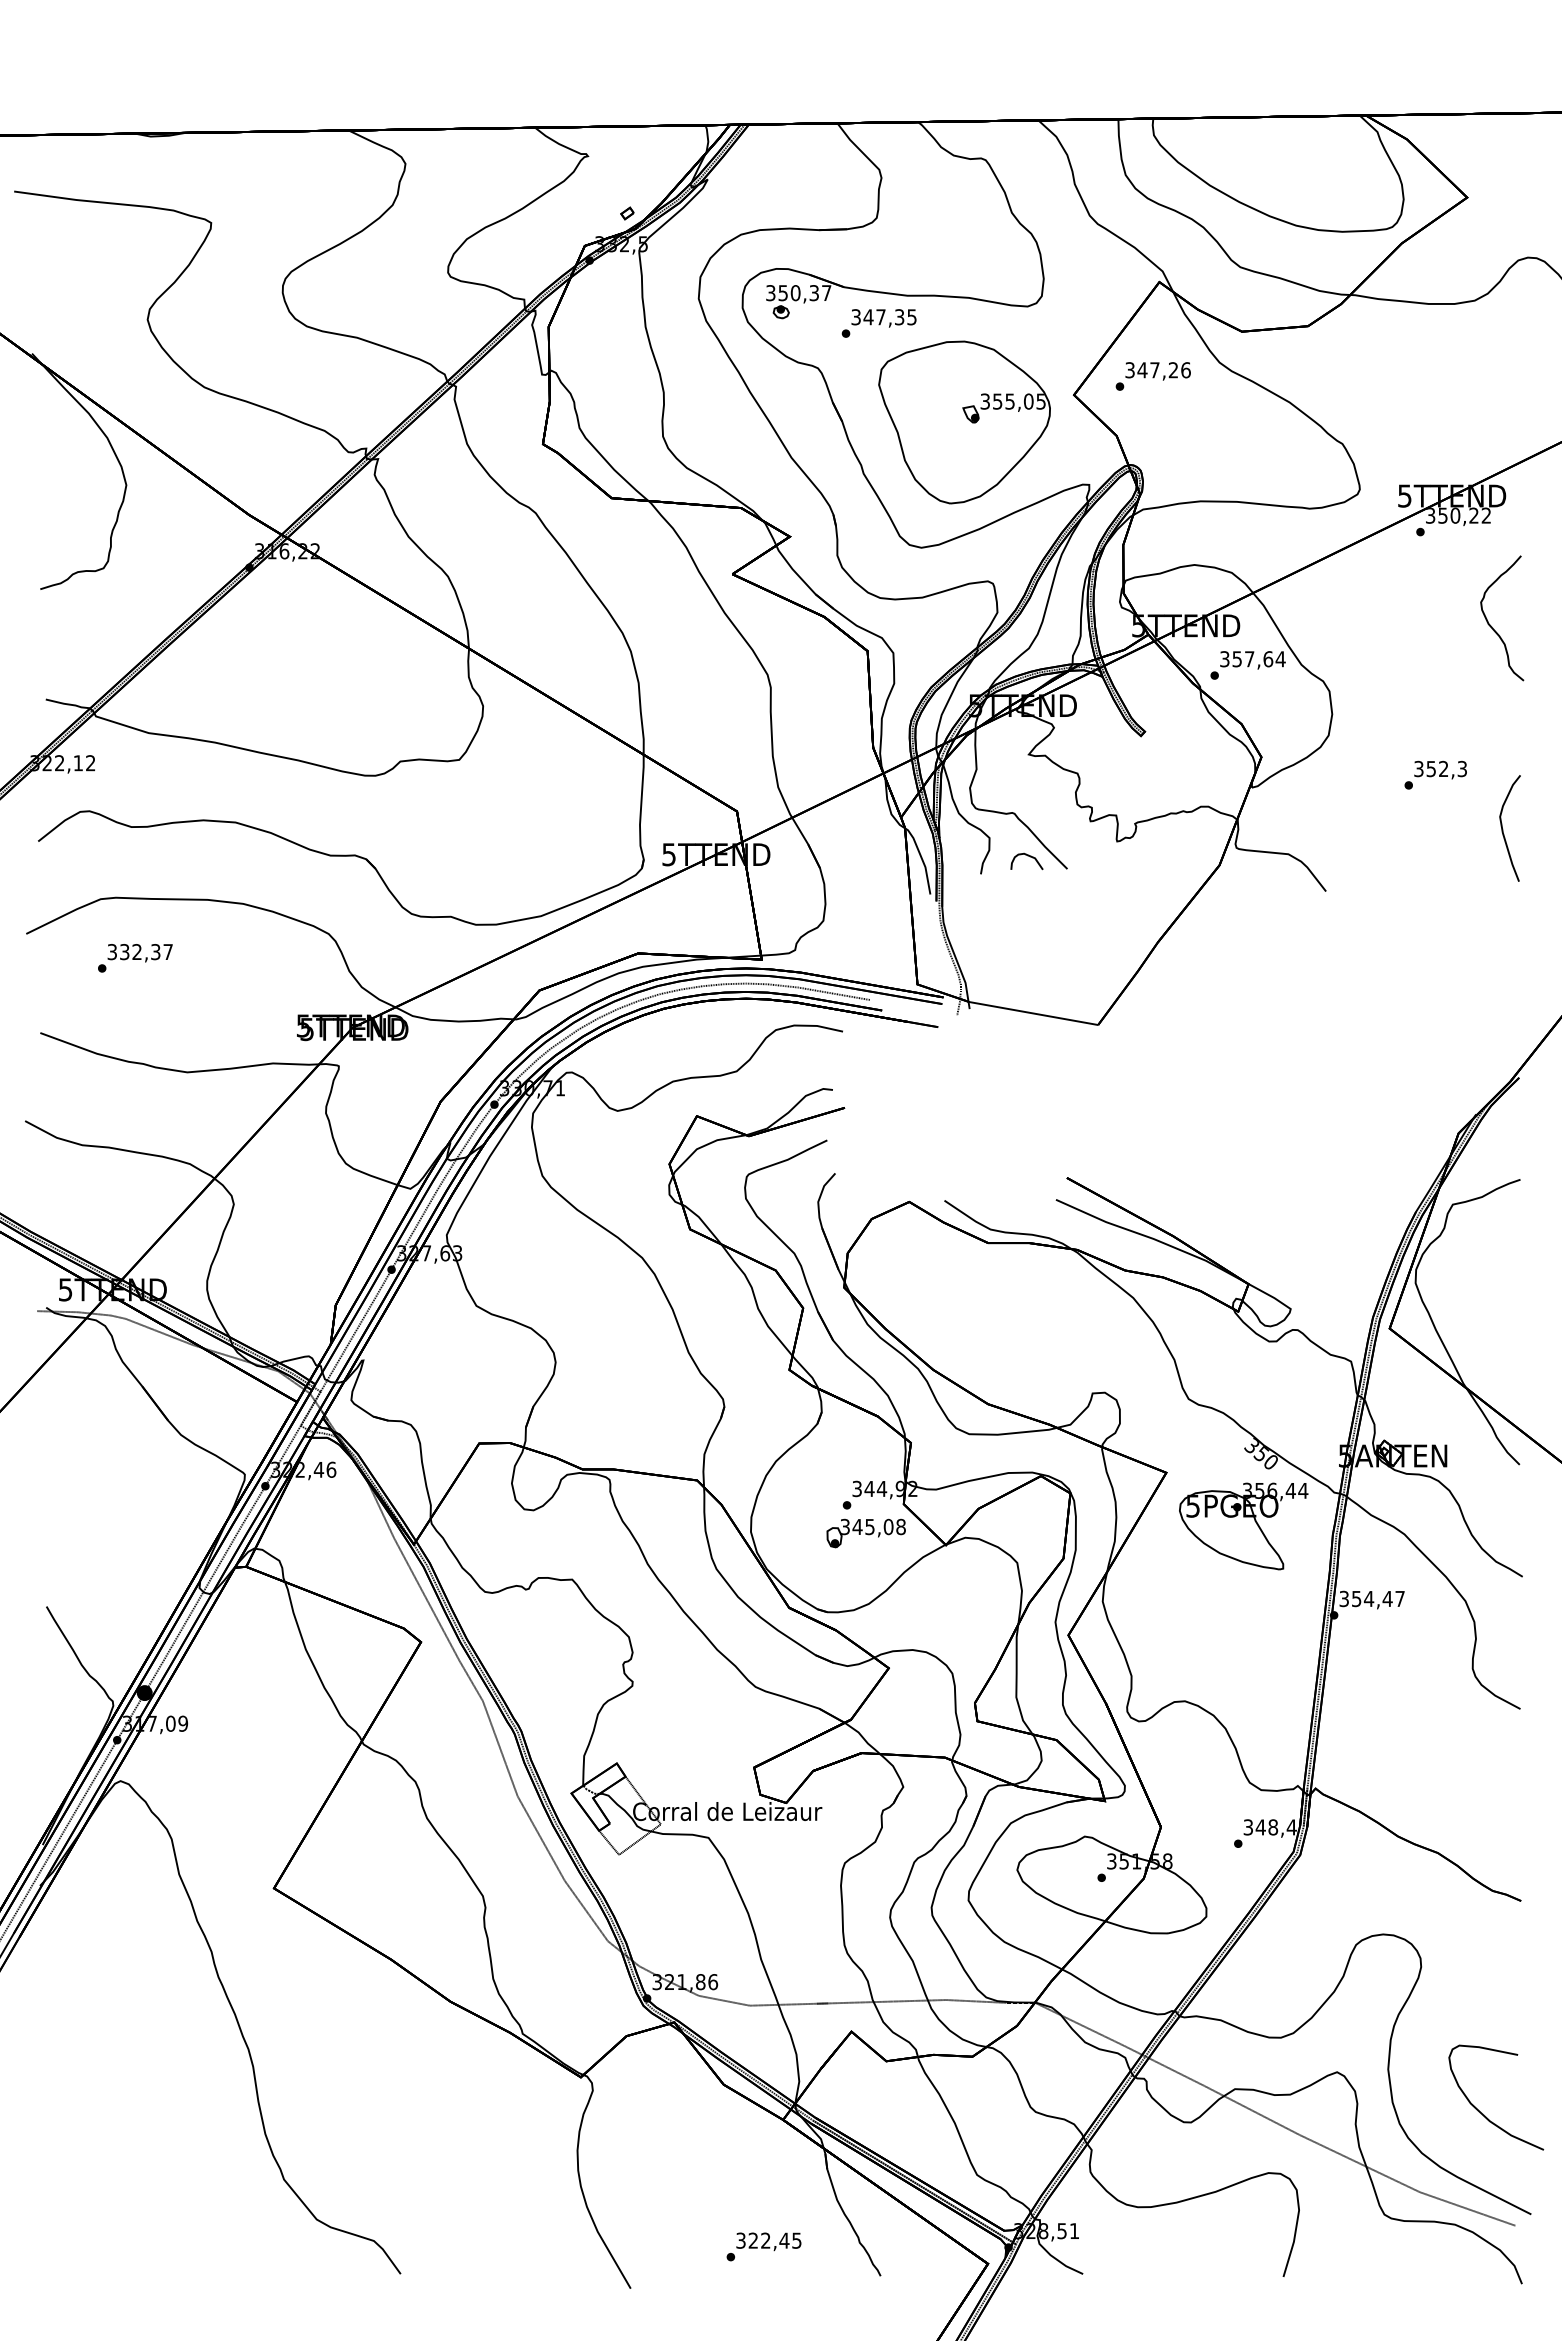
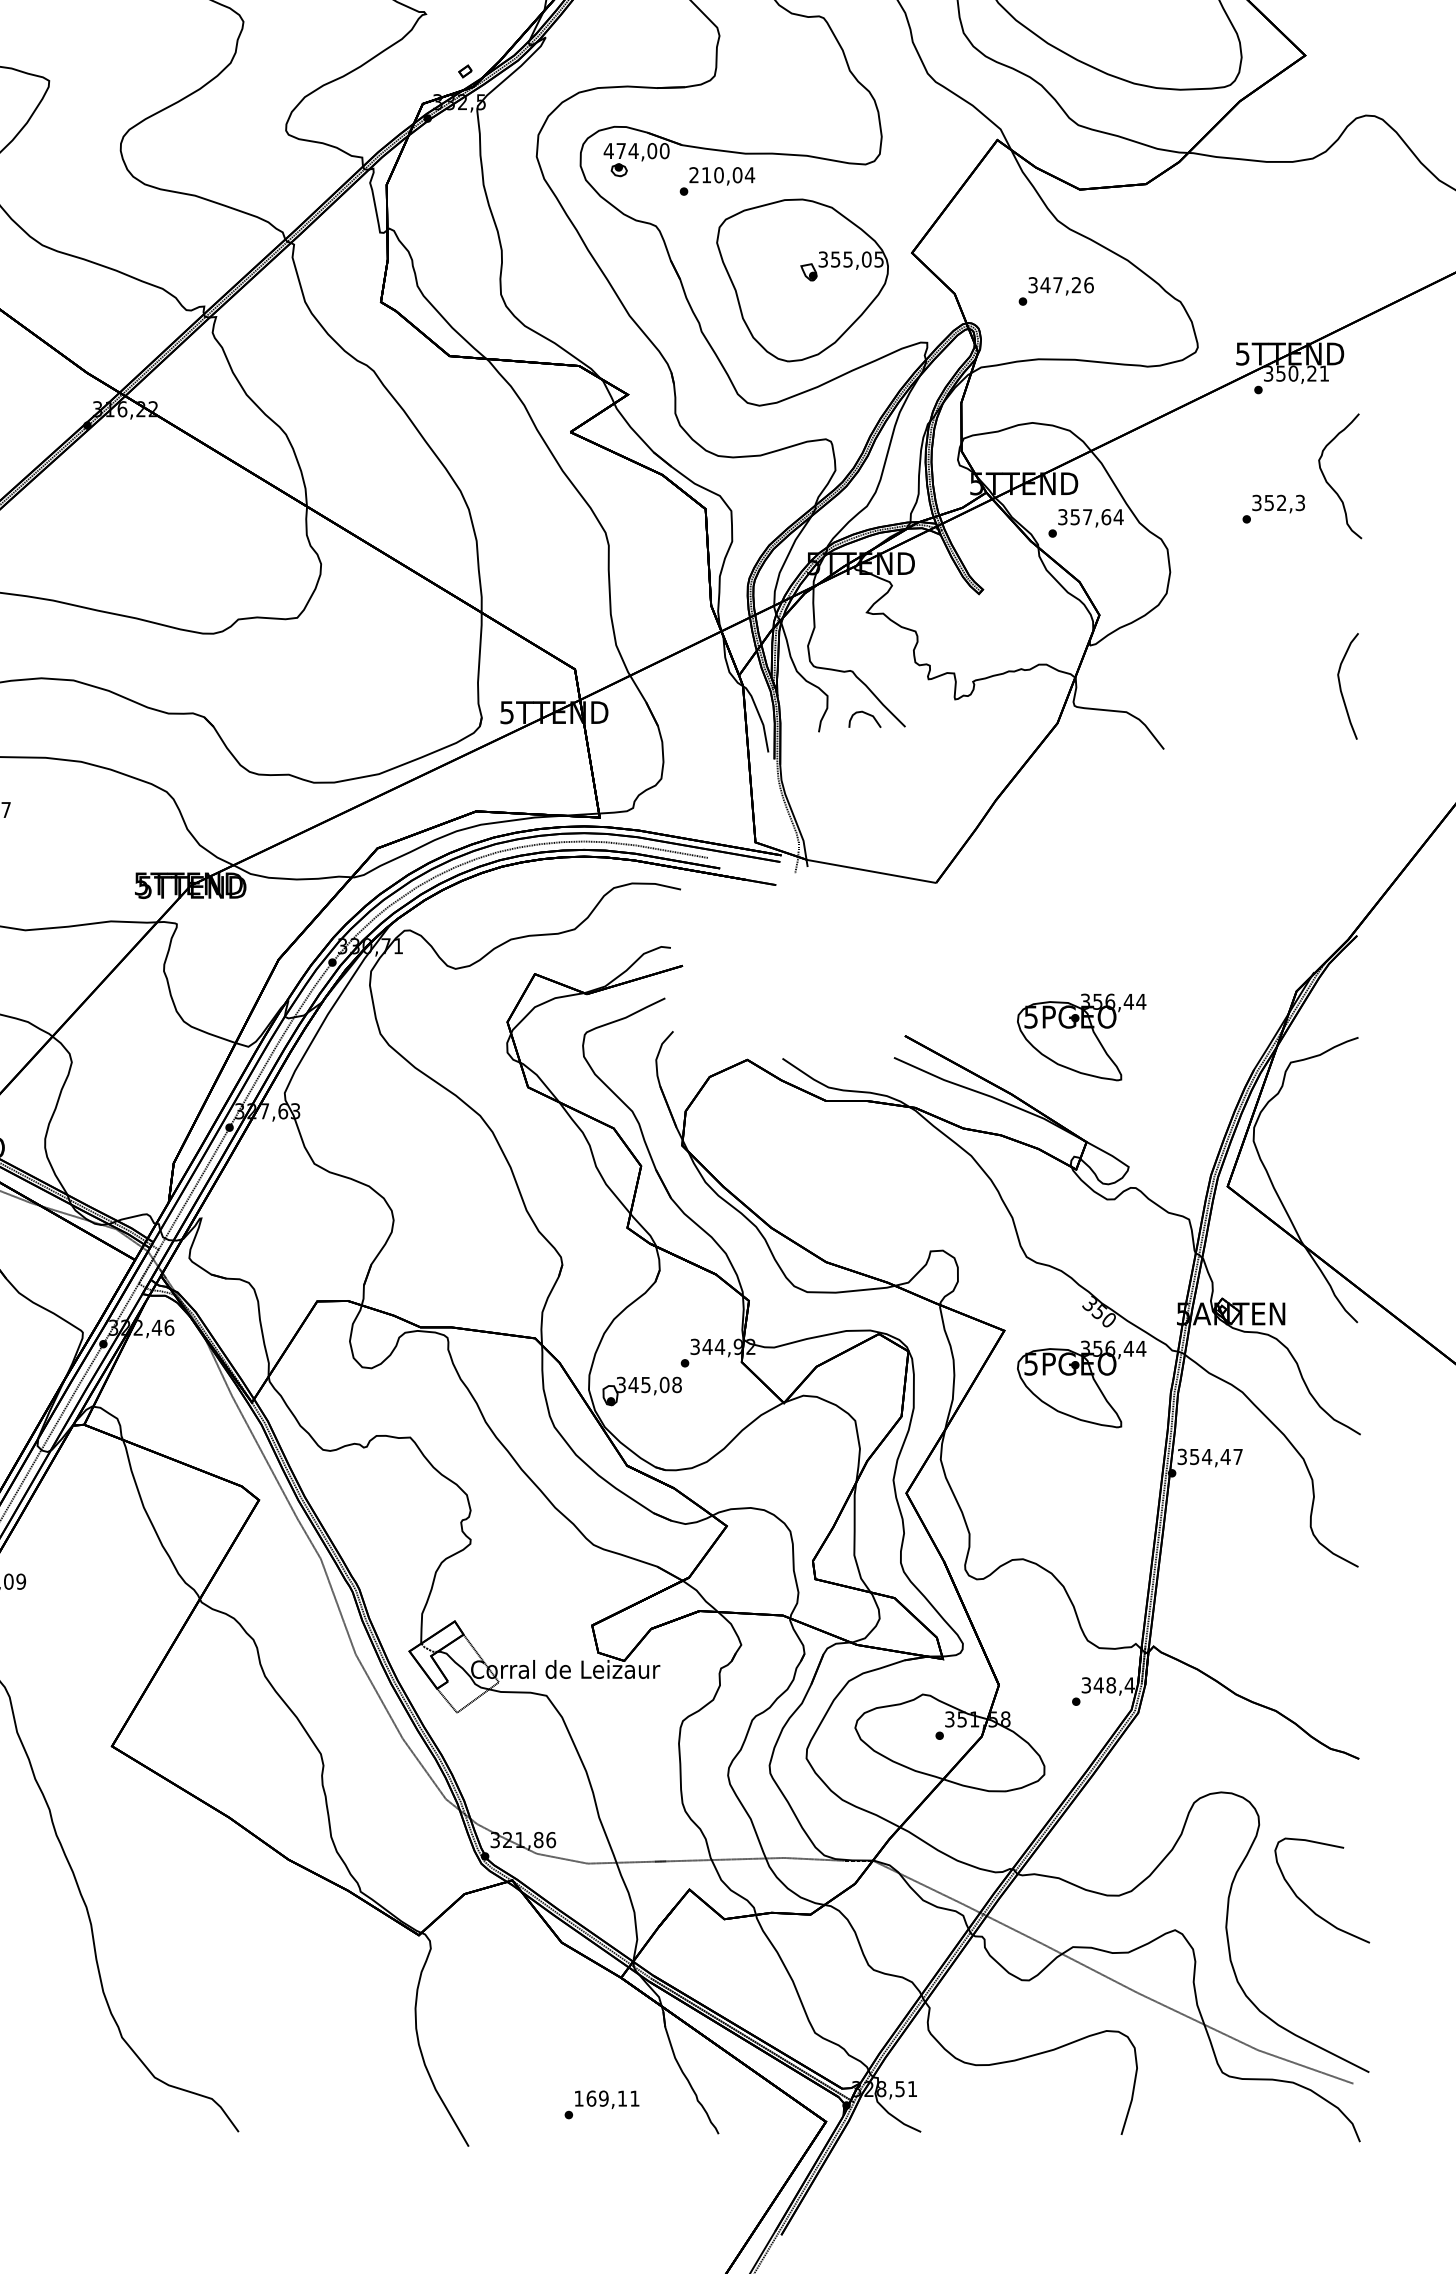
text: (798, 293) -> (636, 151), 350,37 -> 474,00
text: (884, 317) -> (722, 175), 347,35 -> 210,04
text: (1152, 376) -> (1055, 291), moved
text: (1485, 515) -> (1323, 373), 350,22 -> 350,21
text: (1435, 774) -> (1273, 508), moved
part: (1243, 1179) -> (1081, 1037), added
part: (865, 1533) -> (641, 1391), moved
curve: (1484, 2114) -> (1310, 1907), moved
text: (768, 2240) -> (606, 2098), 322,45 -> 169,11

